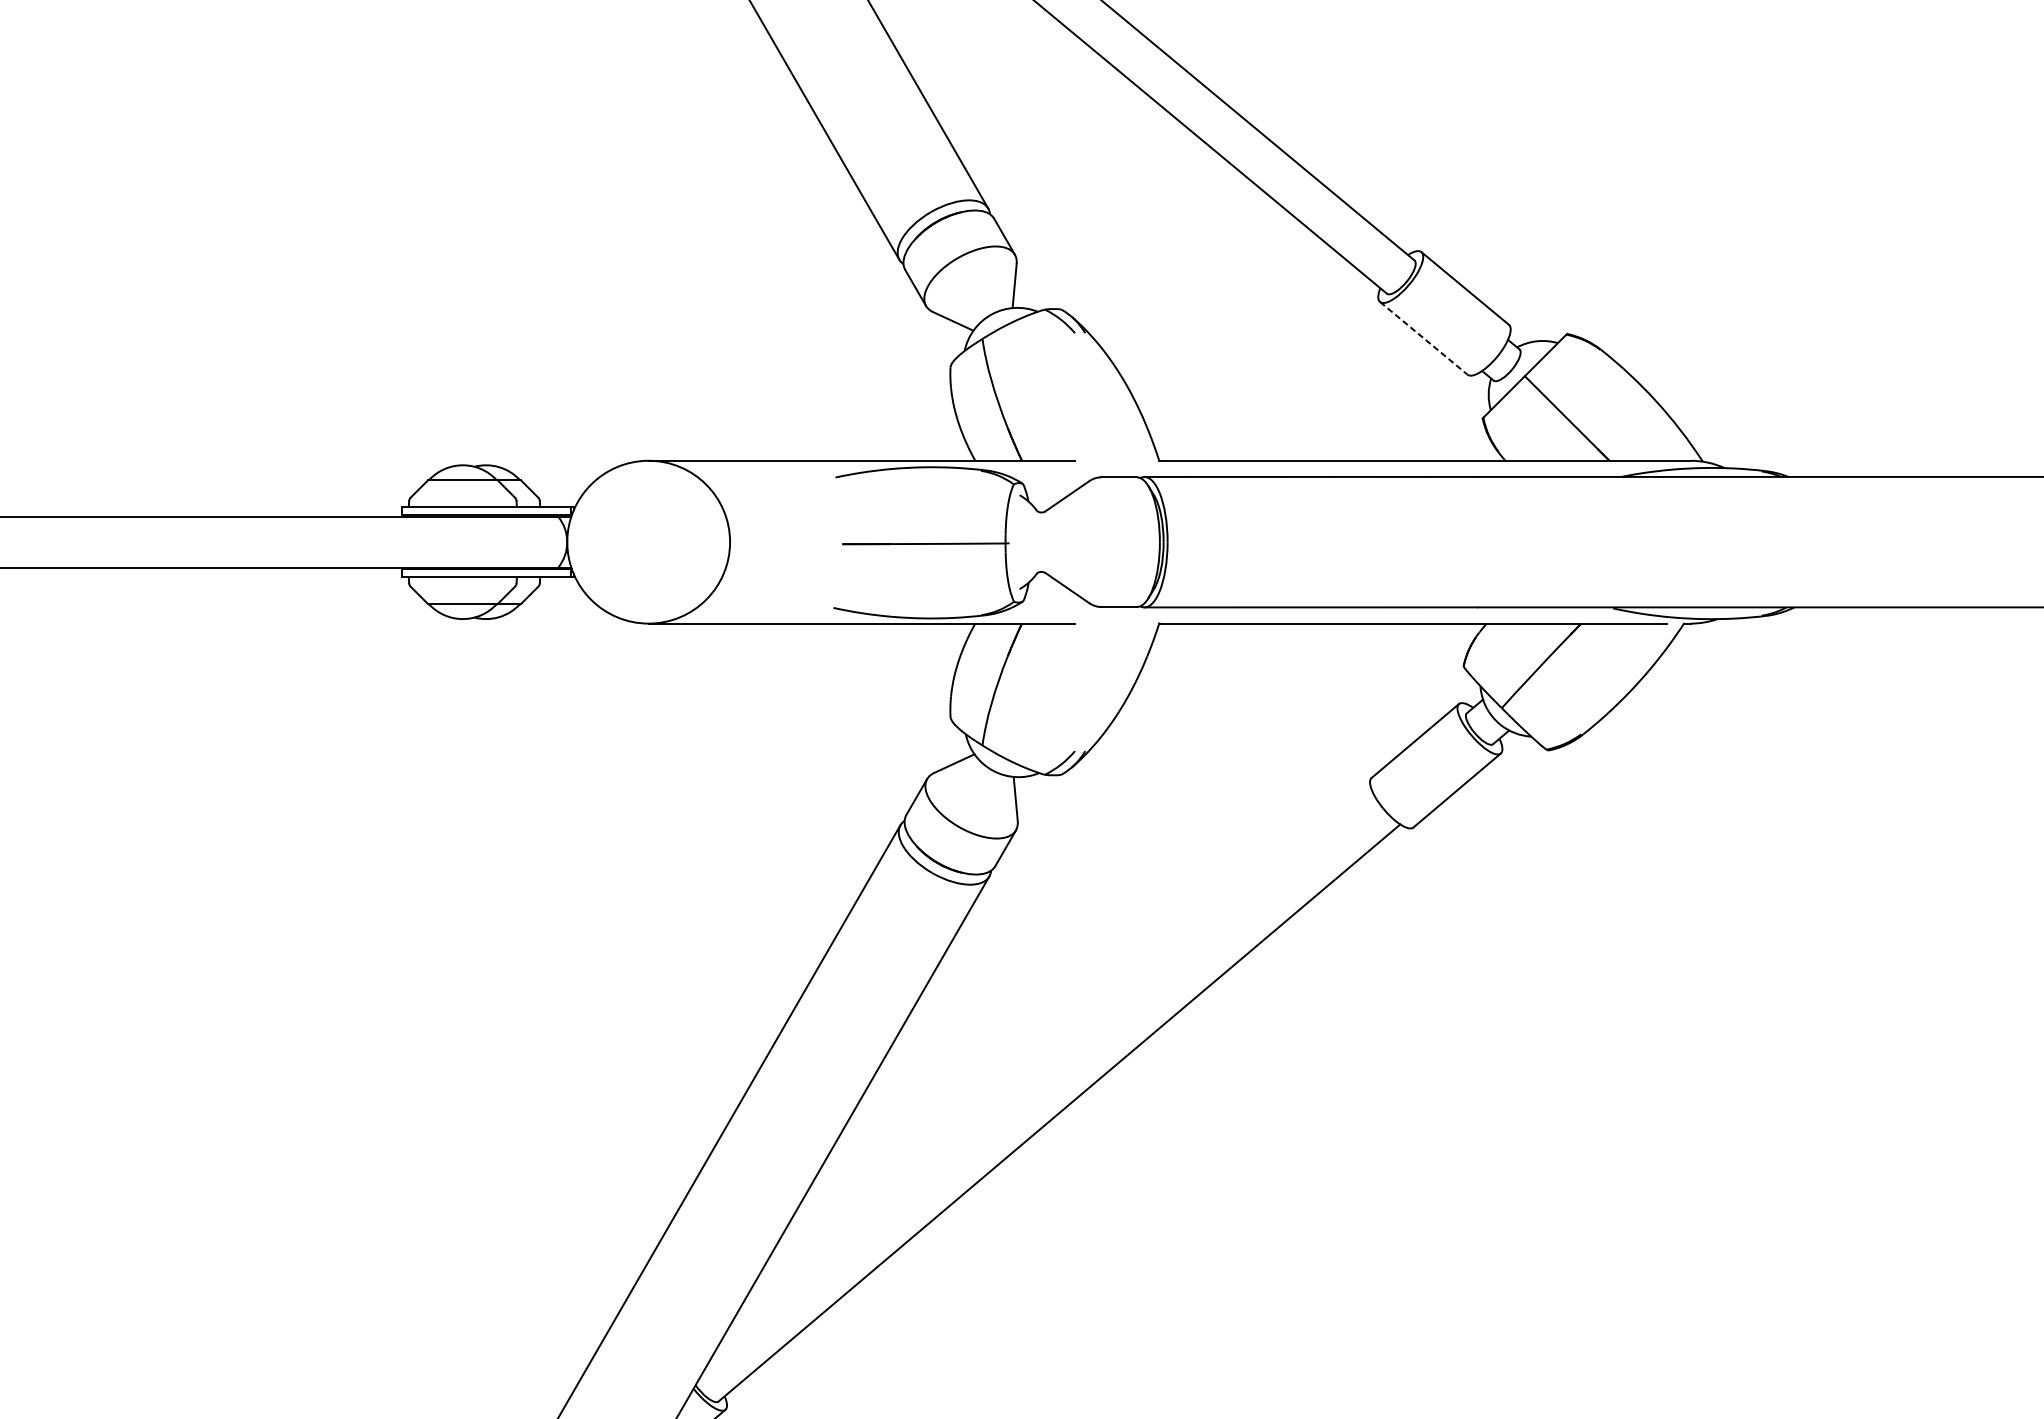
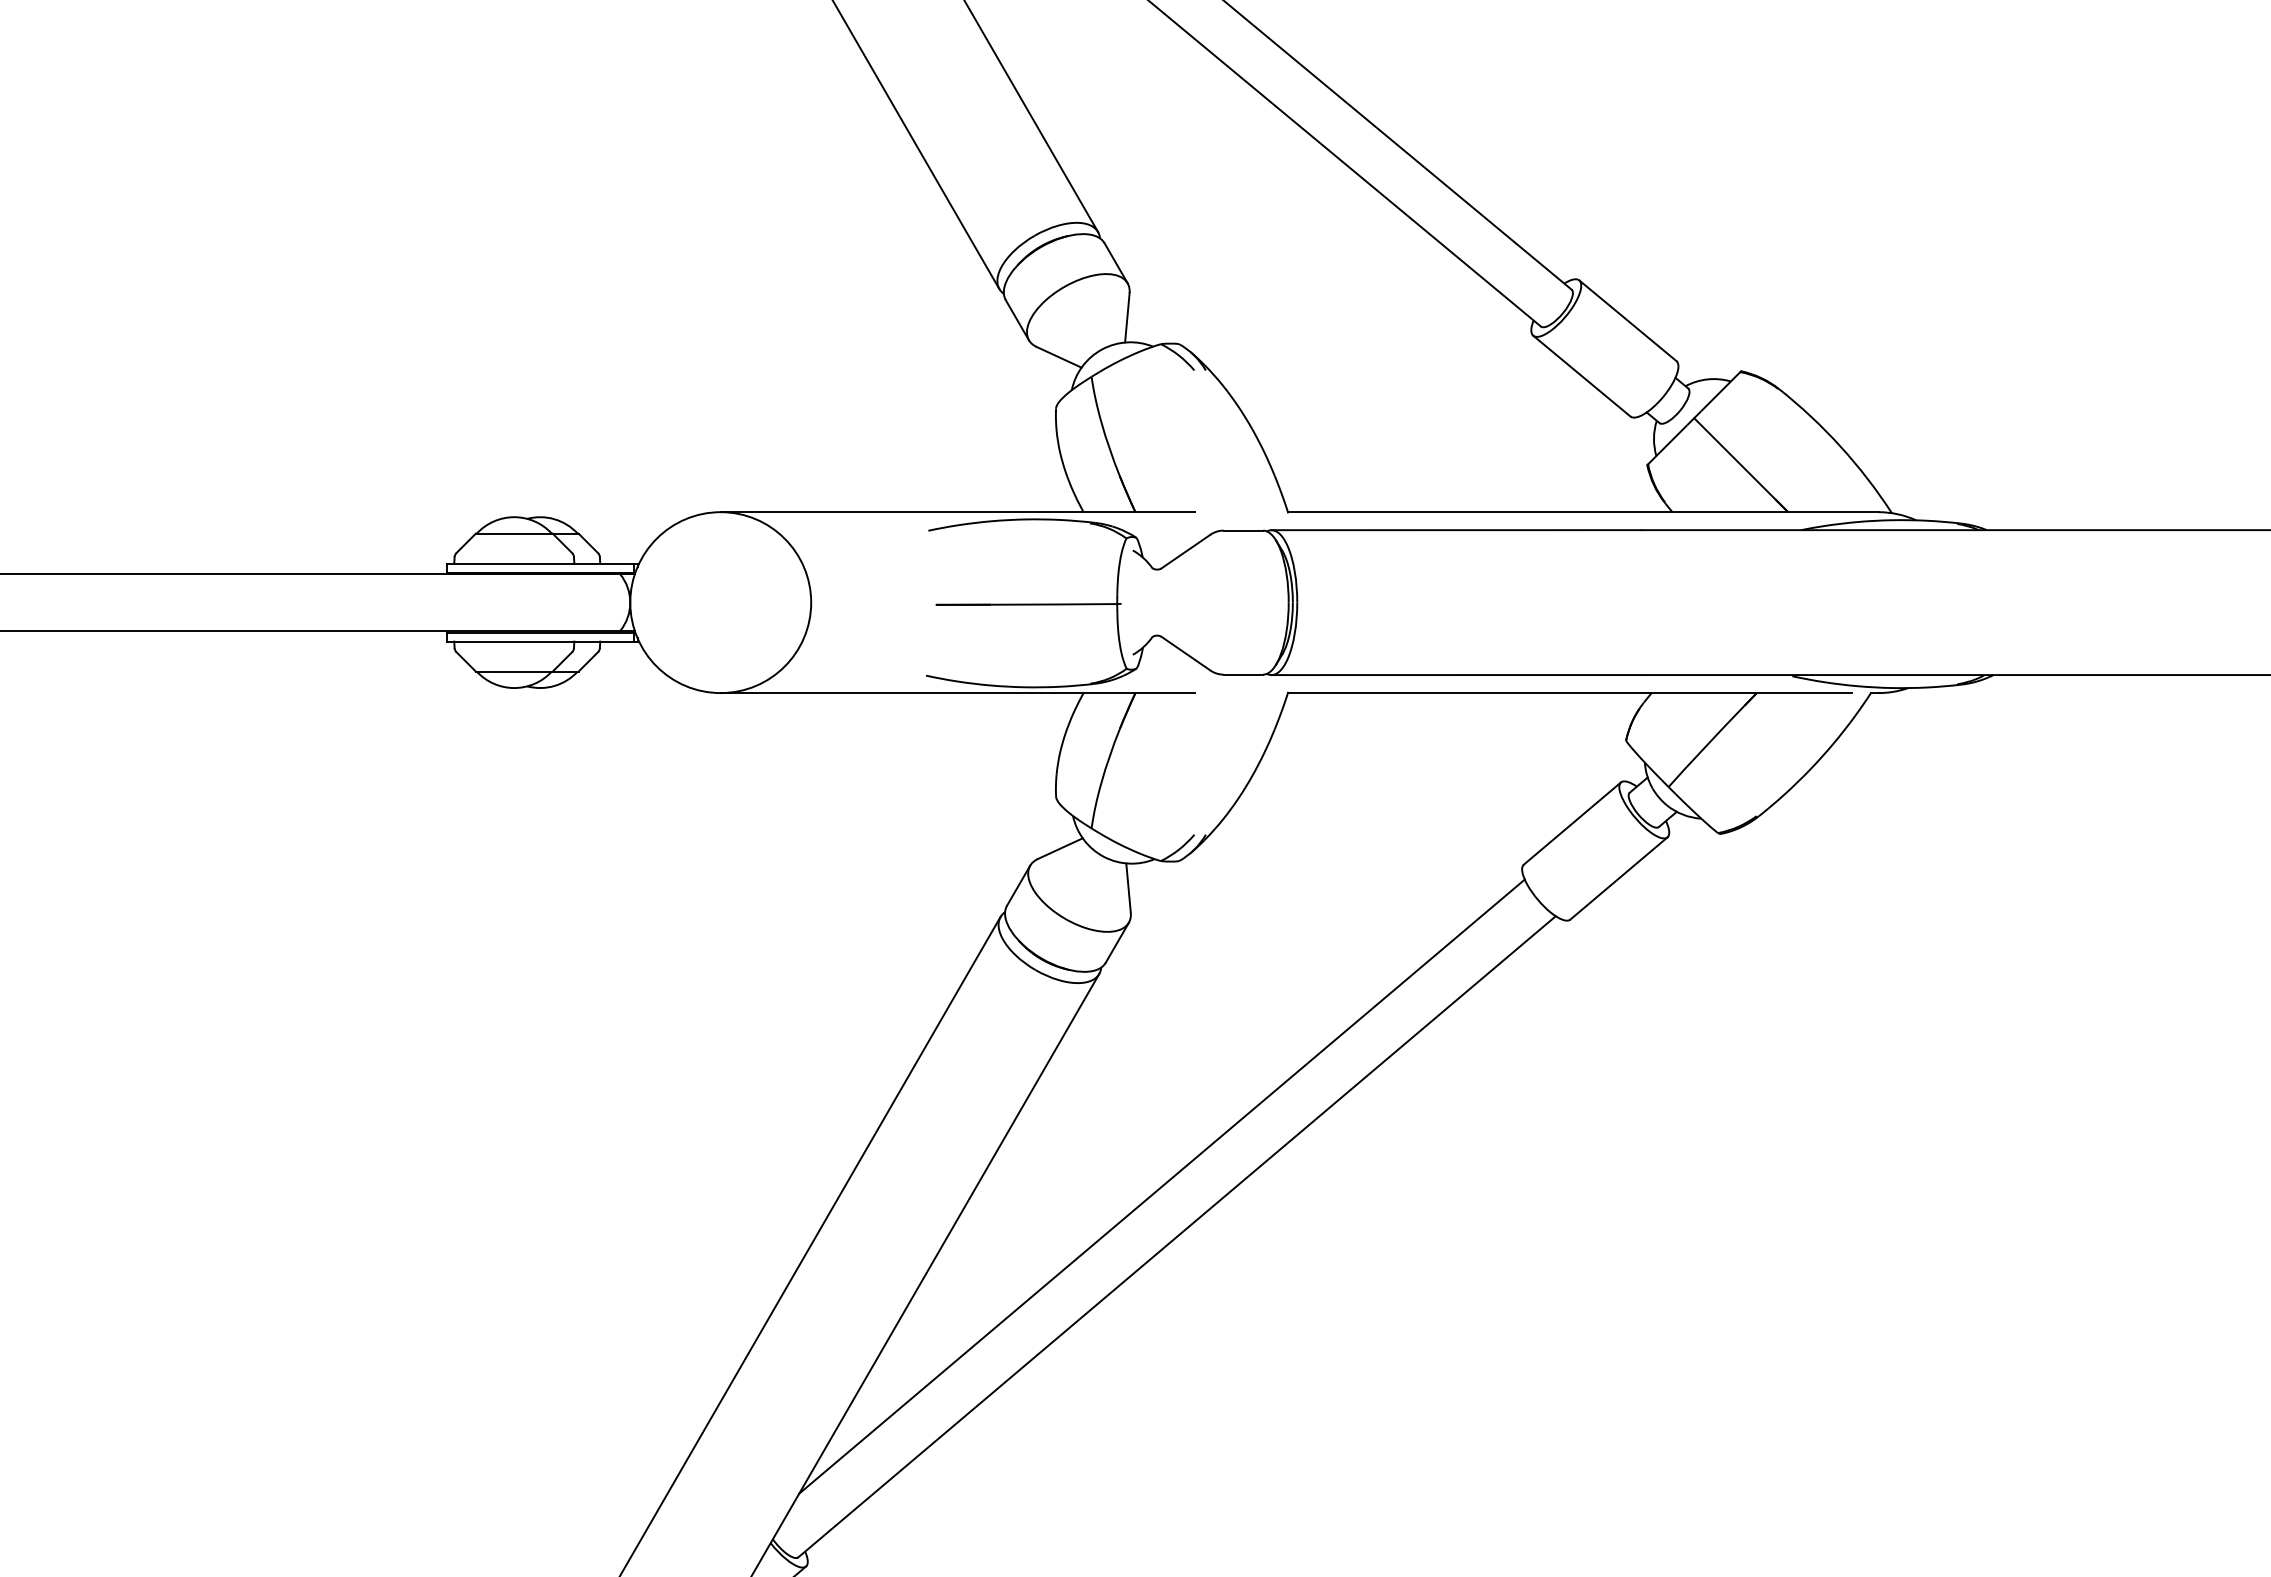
line: (1424, 338) -> (1582, 376), dashed -> solid
line: (1045, 1067) -> (1161, 1186), added

